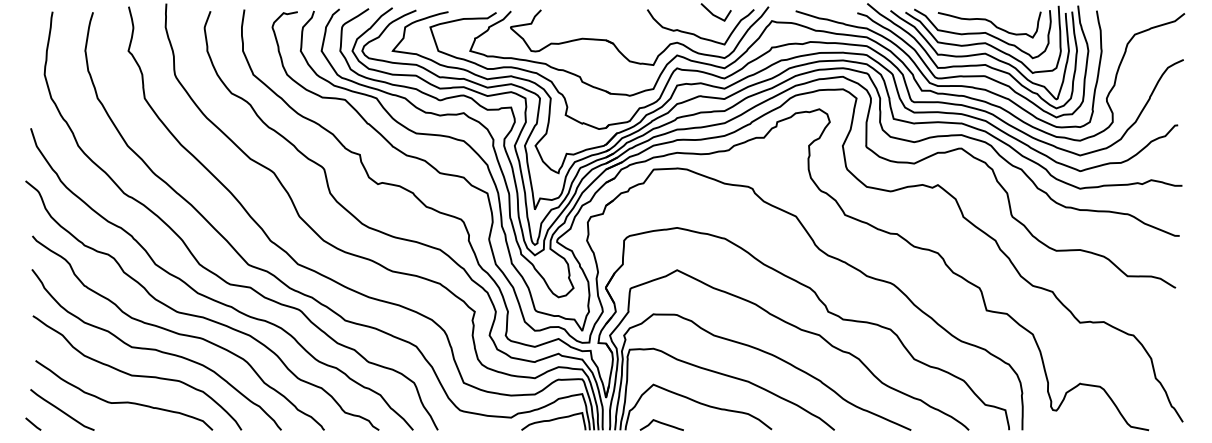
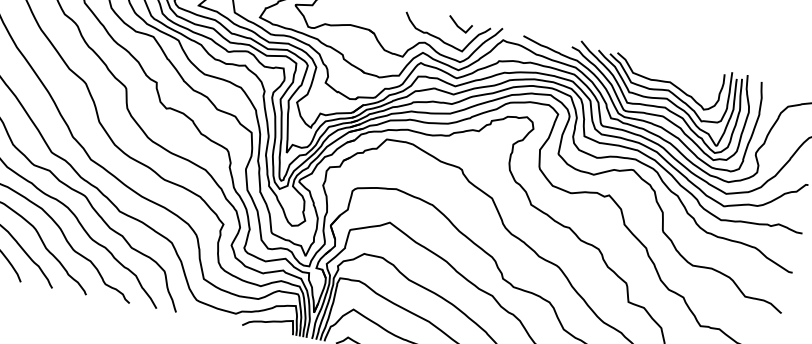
curve: (989, 22) -> (675, 74), removed

